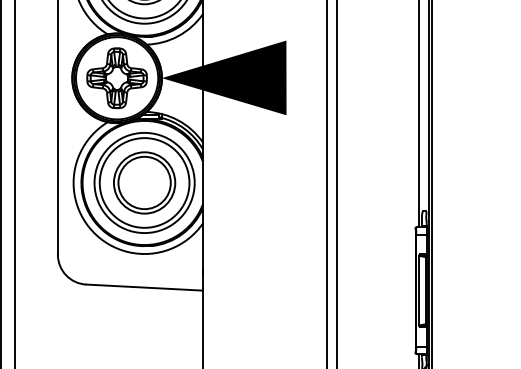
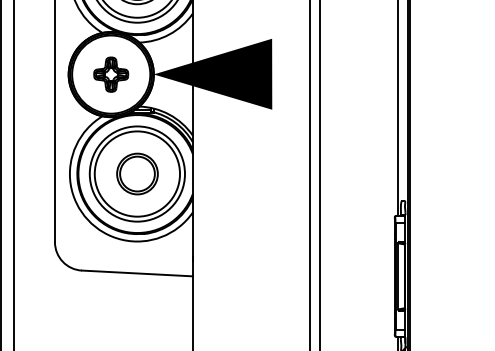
part: (116, 78) -> (110, 74), size x0.6
part: (144, 182) -> (137, 173), size x0.7

